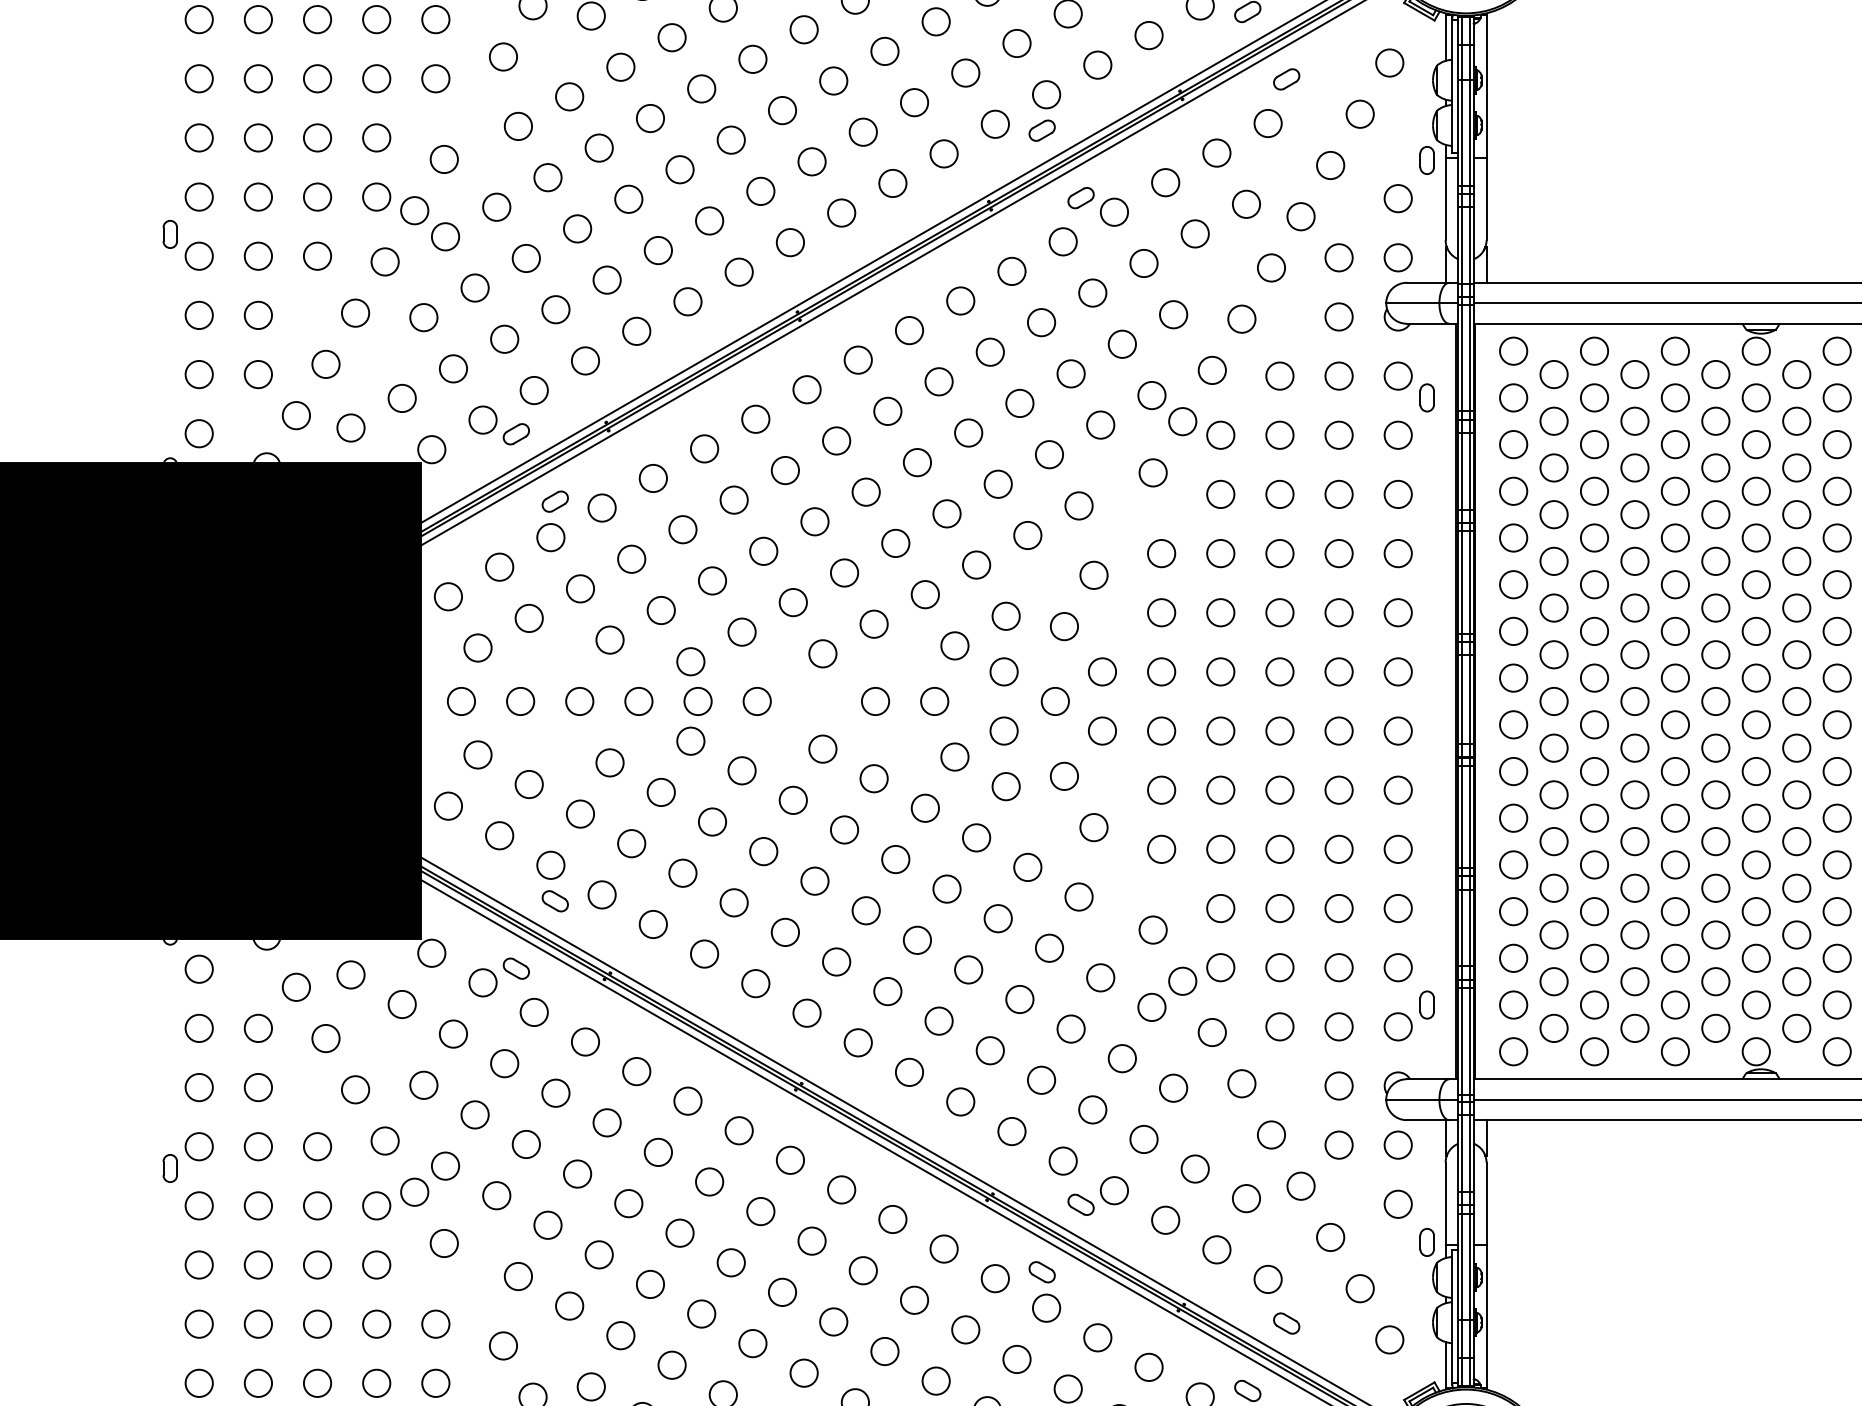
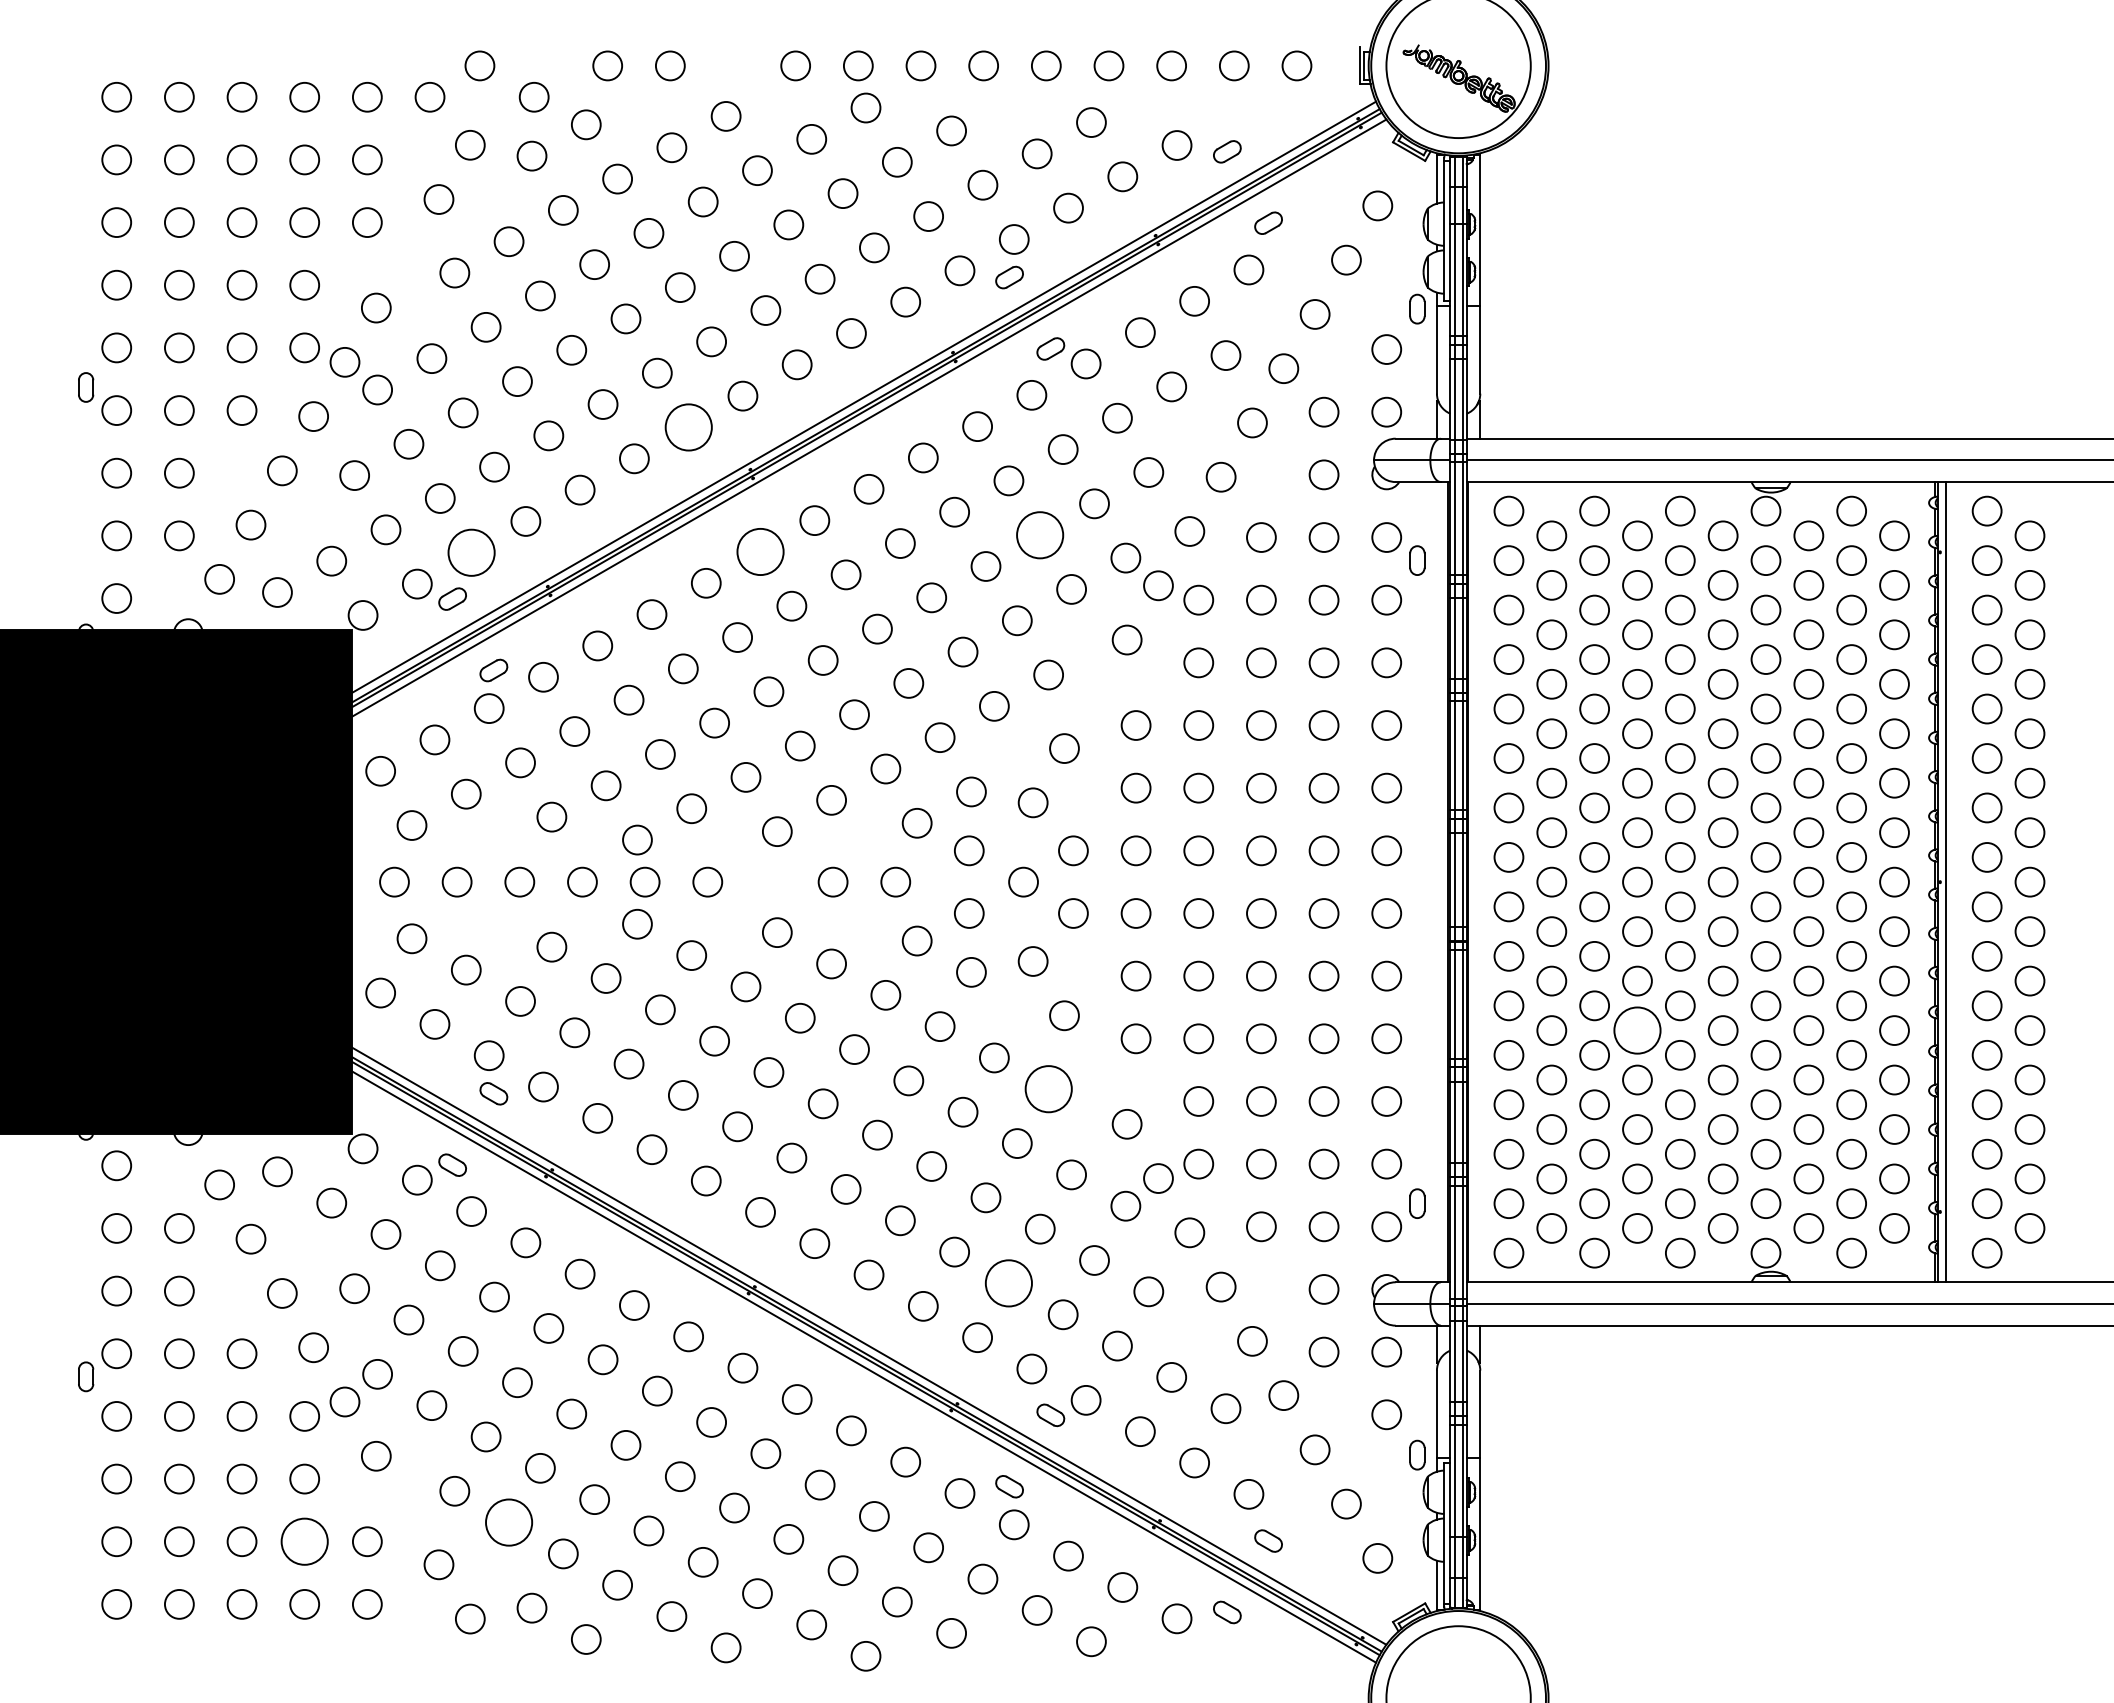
circle: (739, 272) -> (688, 427), size x1.6
circle: (1071, 373) -> (1040, 534), size x1.6
circle: (807, 389) -> (760, 551), size x1.6
circle: (534, 390) -> (471, 552), size x1.6
circle: (1634, 841) -> (1637, 1030), size x1.6
circle: (1078, 897) -> (1048, 1089), size x1.6
circle: (1041, 1080) -> (1008, 1283), size x1.6
circle: (569, 1306) -> (508, 1522), size x1.6
circle: (376, 1323) -> (304, 1541), size x1.6

